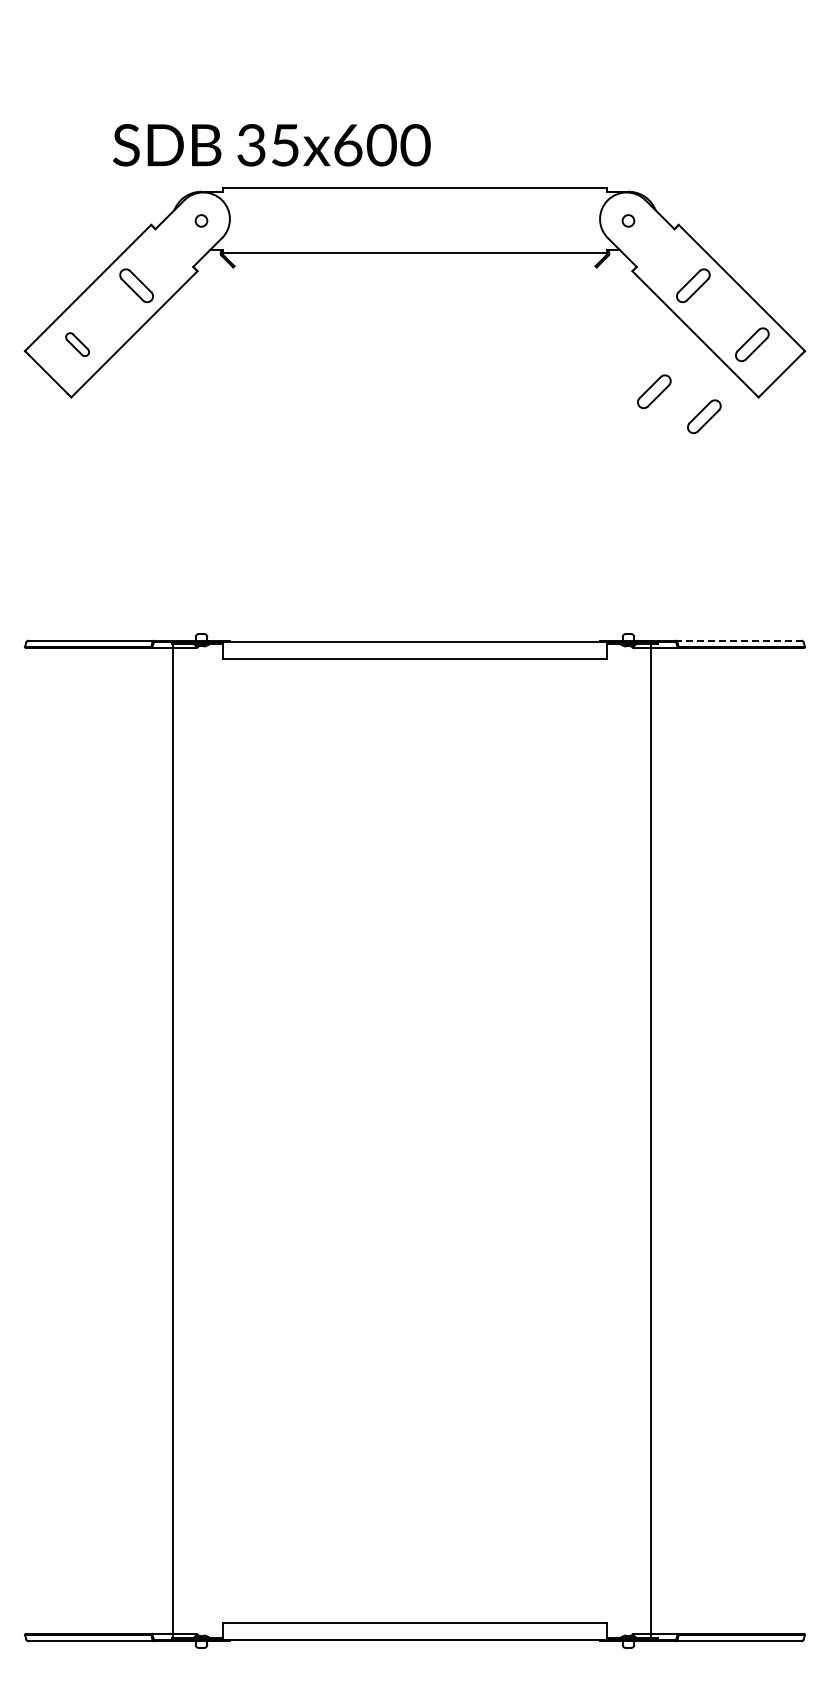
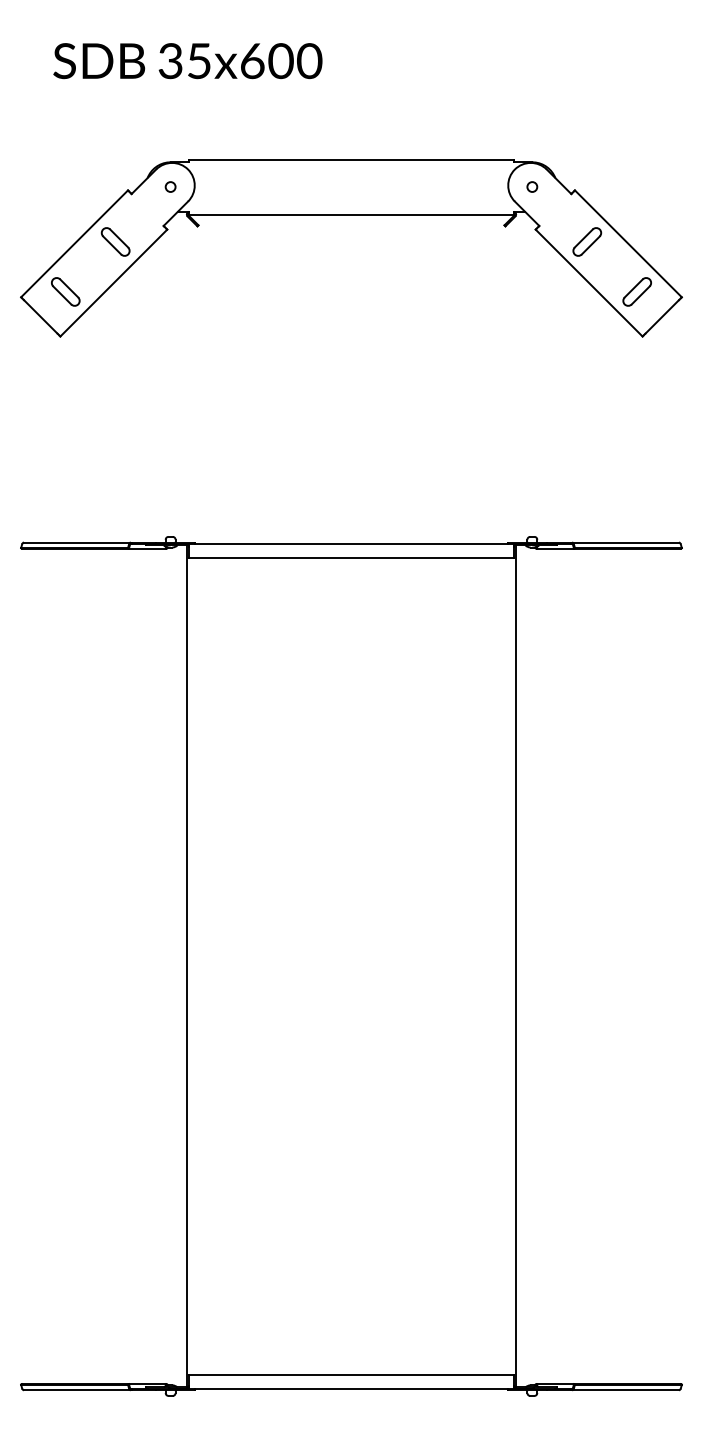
text: (271, 145) -> (187, 61), moved
part: (77, 344) -> (65, 291), size x1.43
part: (654, 391) -> (554, 331), removed
part: (704, 416) -> (596, 352), removed
line: (739, 640) -> (626, 542), dashed -> solid
line: (172, 1140) -> (186, 966), moved
line: (651, 1140) -> (516, 966), moved

